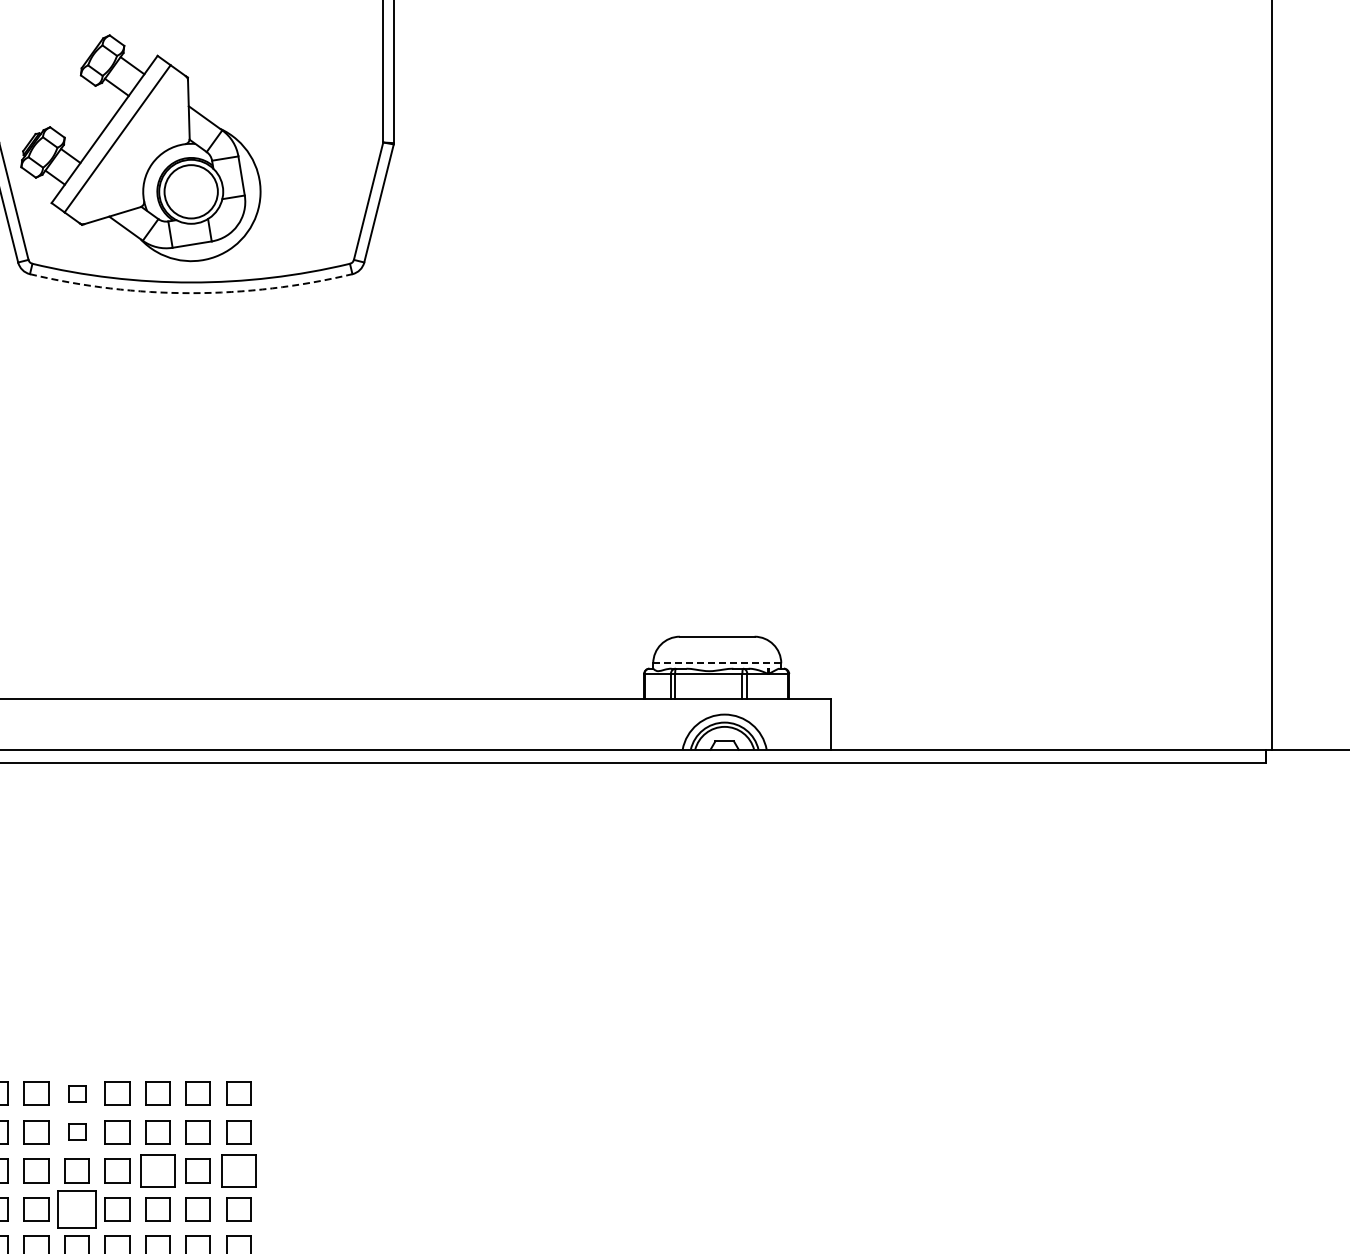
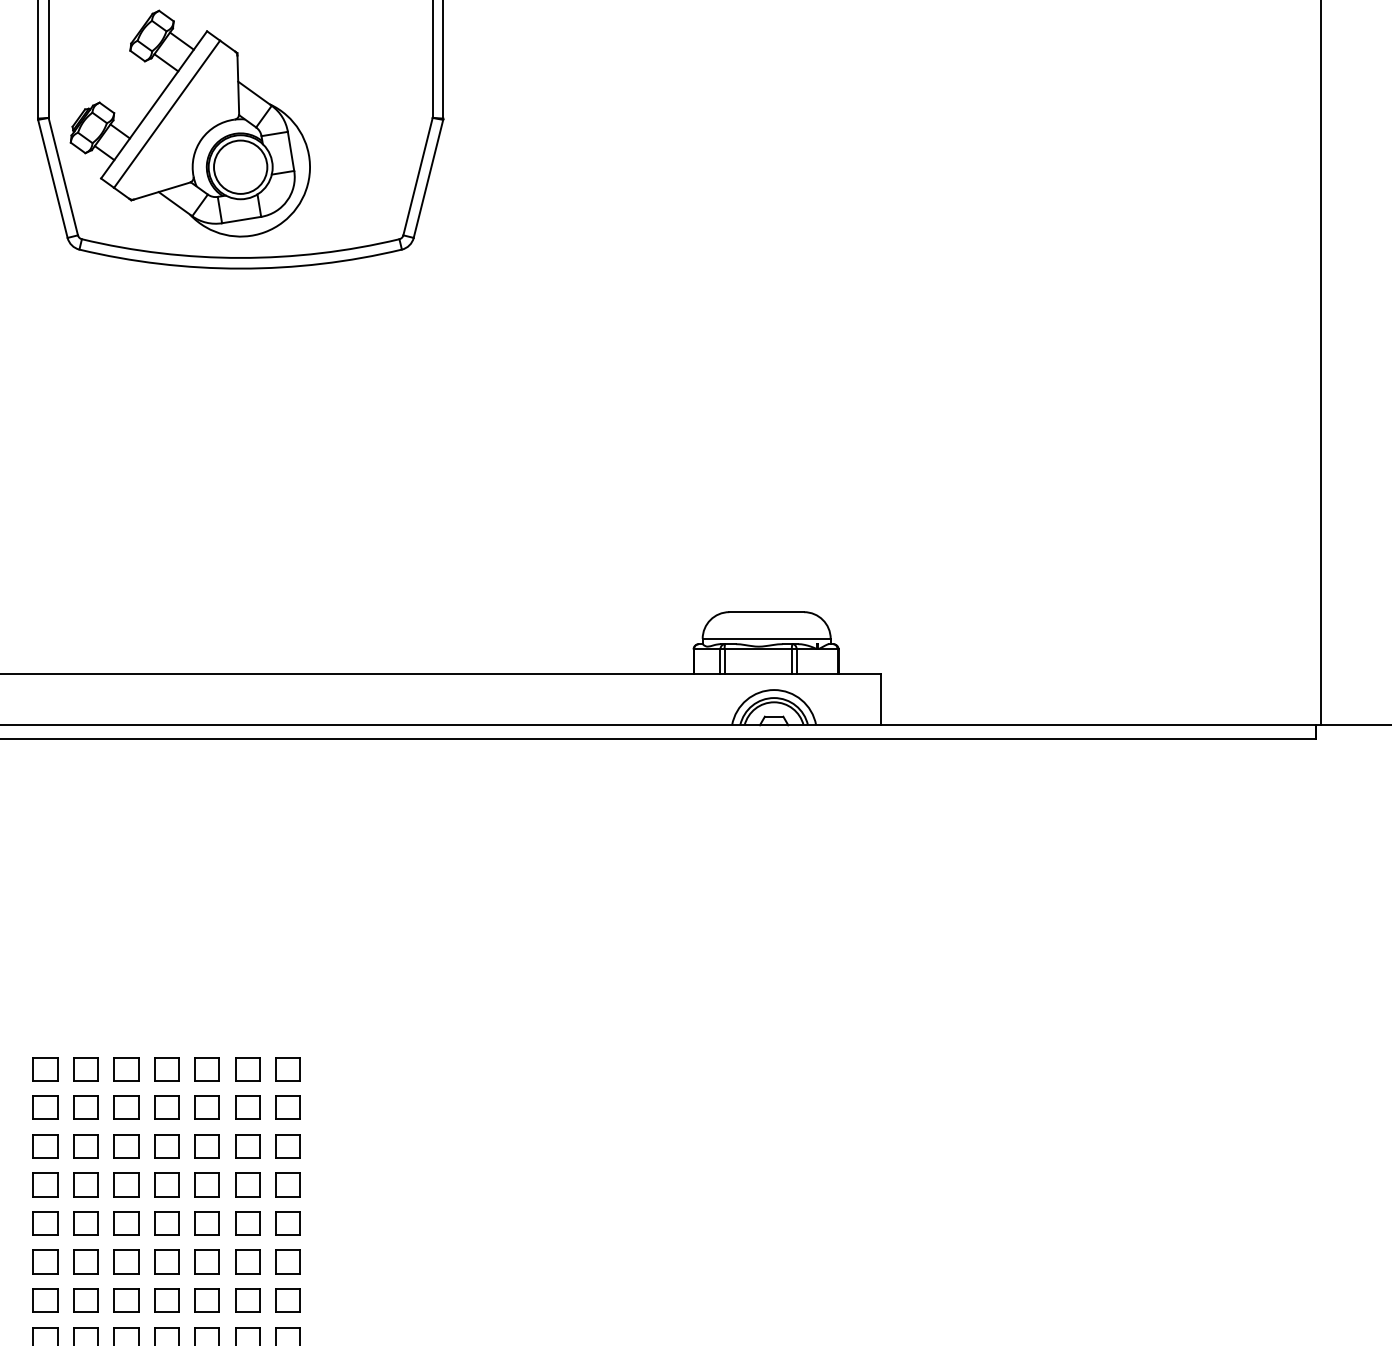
arc: (191, 293) -> (240, 268), dashed -> solid
line: (717, 663) -> (766, 638), dashed -> solid
part: (77, 1094) -> (126, 1069), size x1.43
part: (77, 1132) -> (126, 1107), size x1.43
part: (157, 1171) -> (206, 1146), size x0.71
part: (238, 1171) -> (287, 1146), size x0.71
part: (77, 1209) -> (126, 1184), size x0.62

